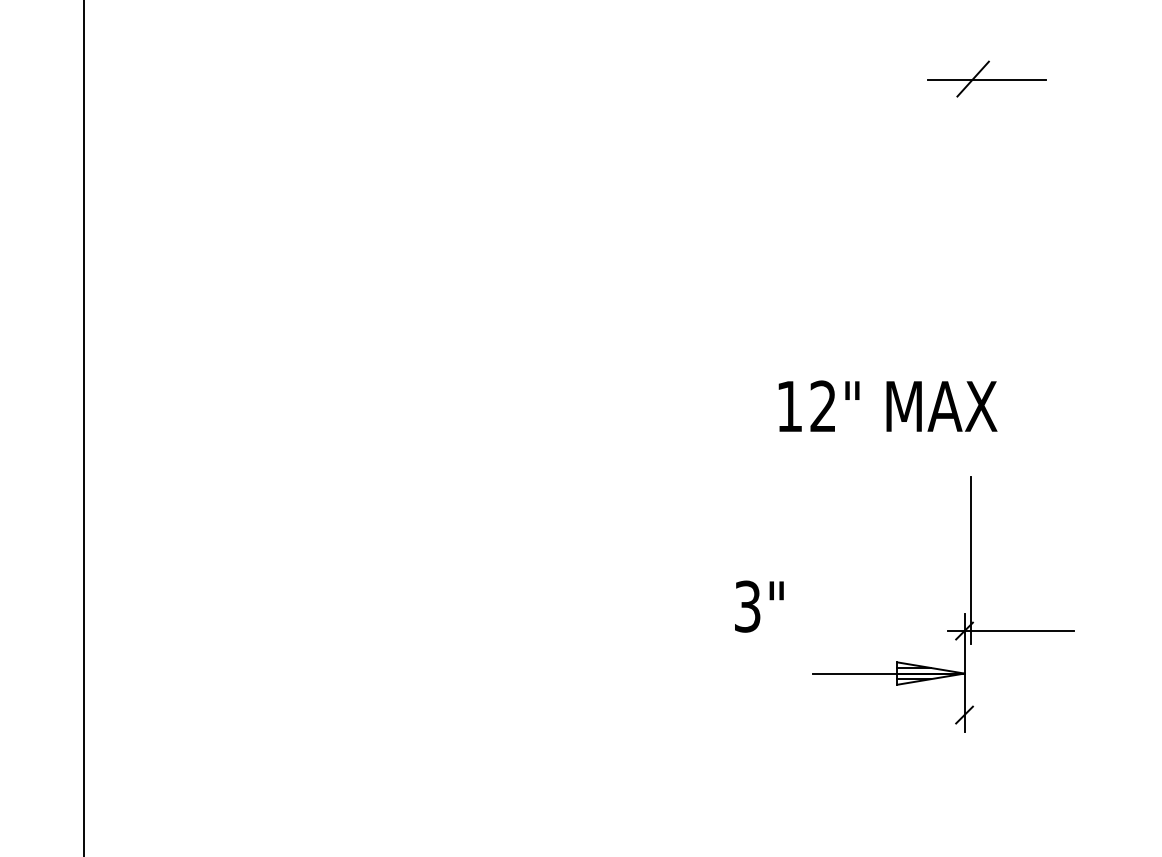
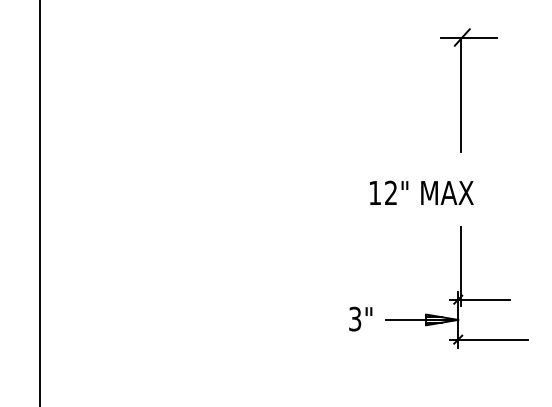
line: (971, 199) -> (461, 94), added
text: (758, 605) -> (360, 318), moved
line: (1030, 714) -> (489, 339), added

